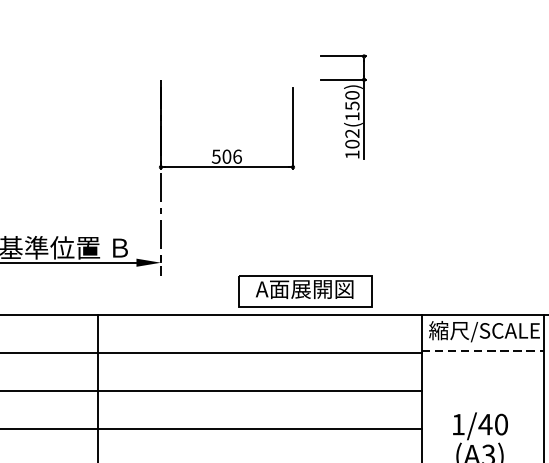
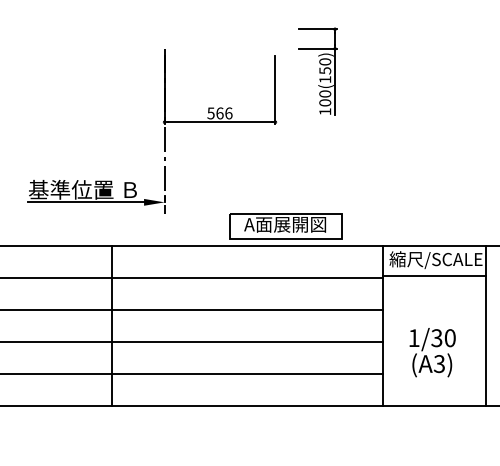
text: (352, 132) -> (325, 93), 102(150) -> 100(150)
text: (226, 156) -> (219, 113), 506 -> 566
line: (483, 351) -> (435, 276), dashed -> solid
text: (485, 425) -> (436, 338), 1/40 -> 1/30

